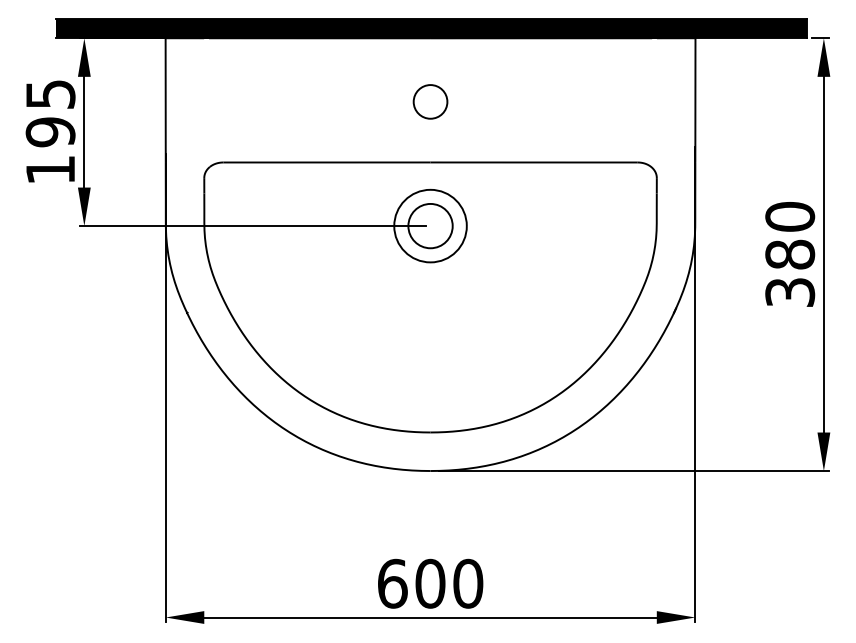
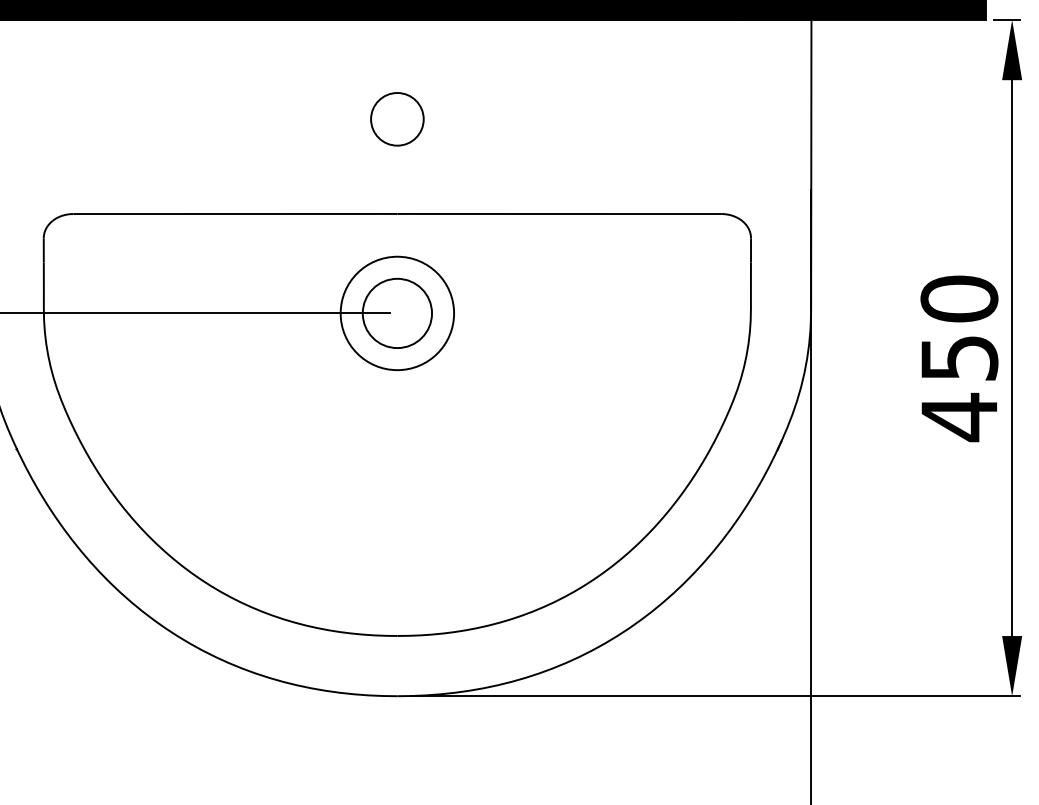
text: (790, 273) -> (959, 387), 380 -> 450

